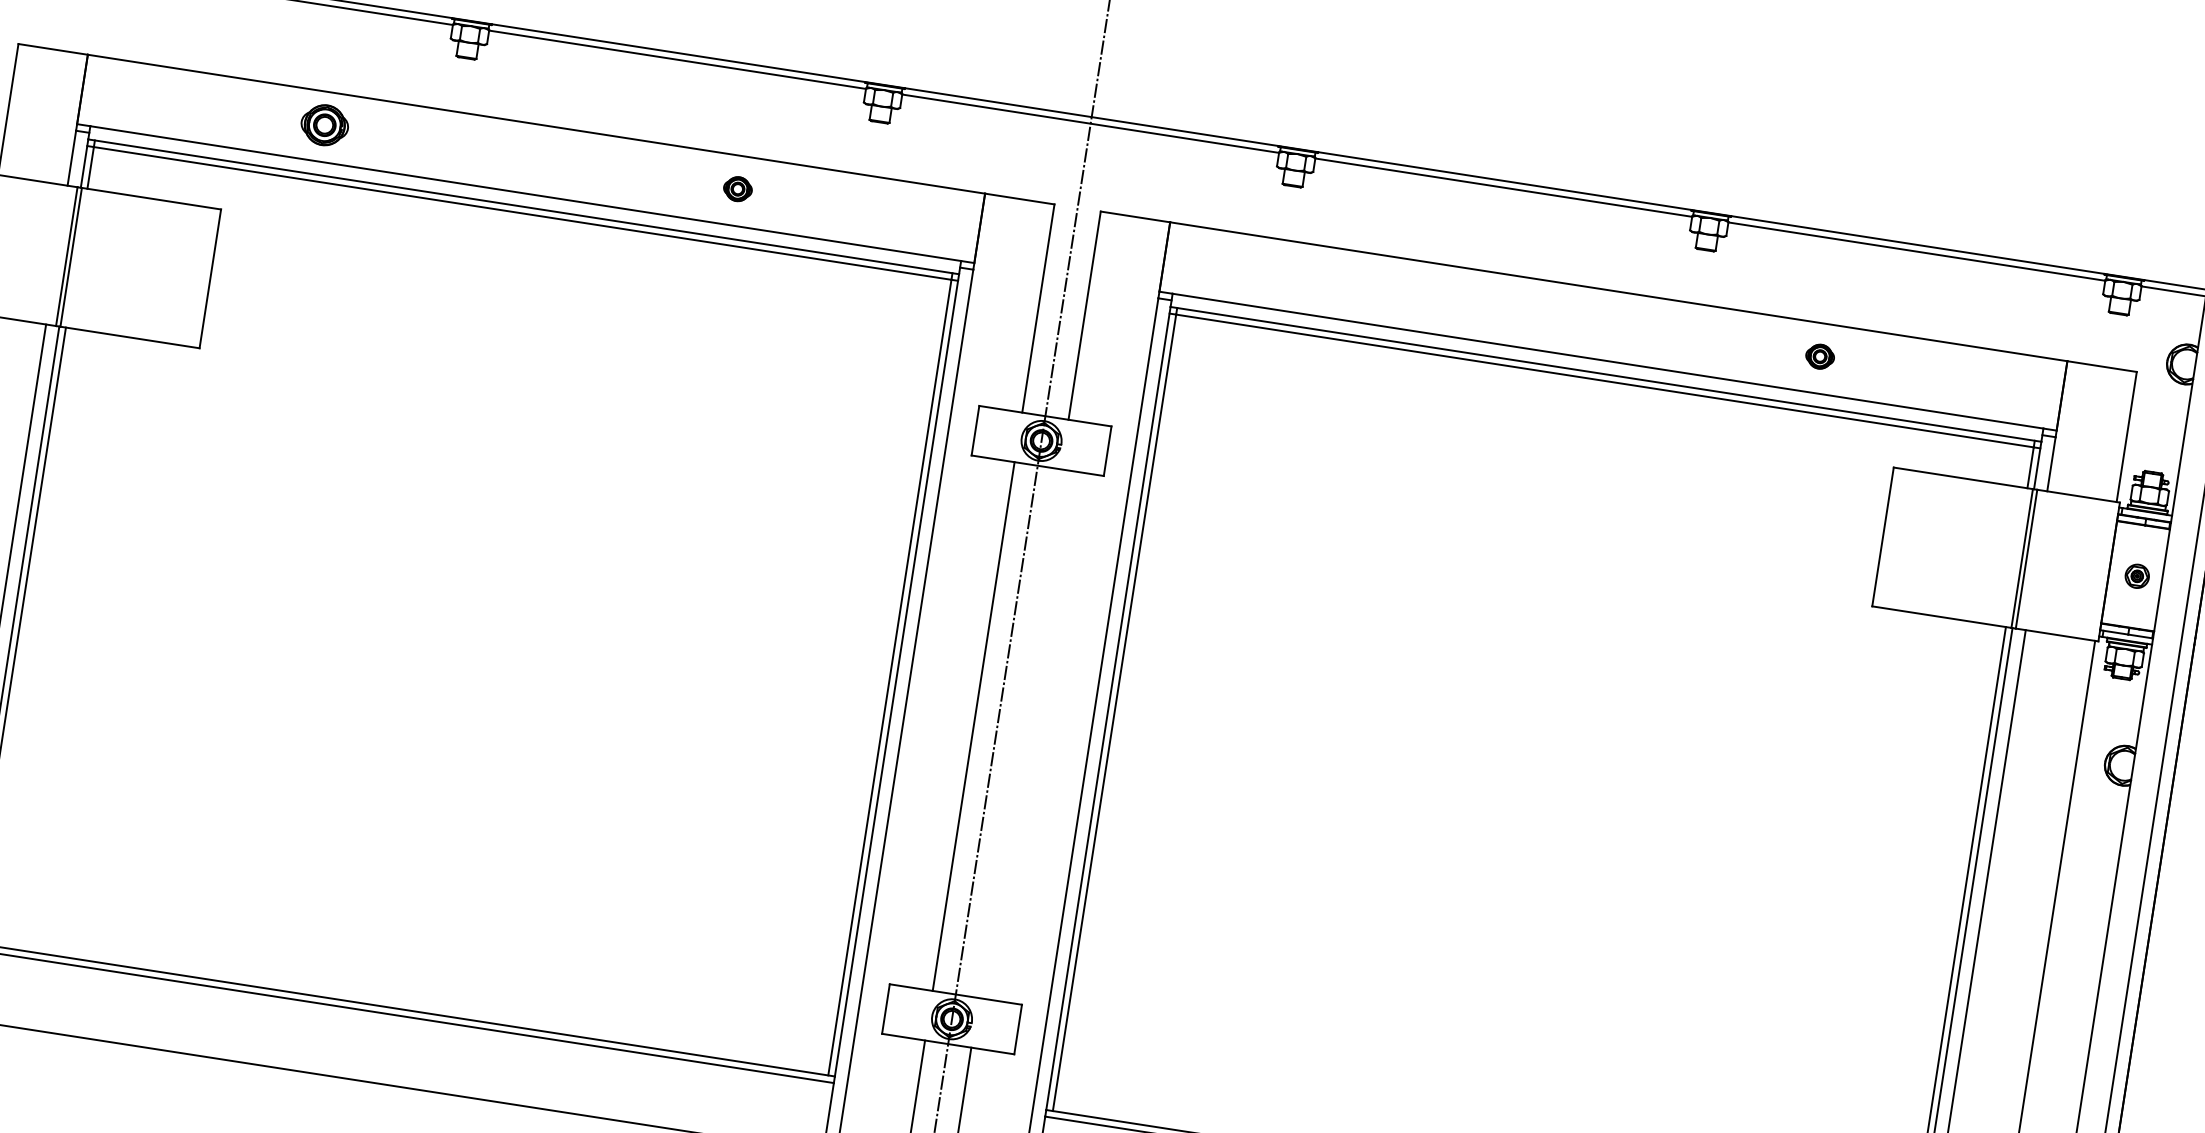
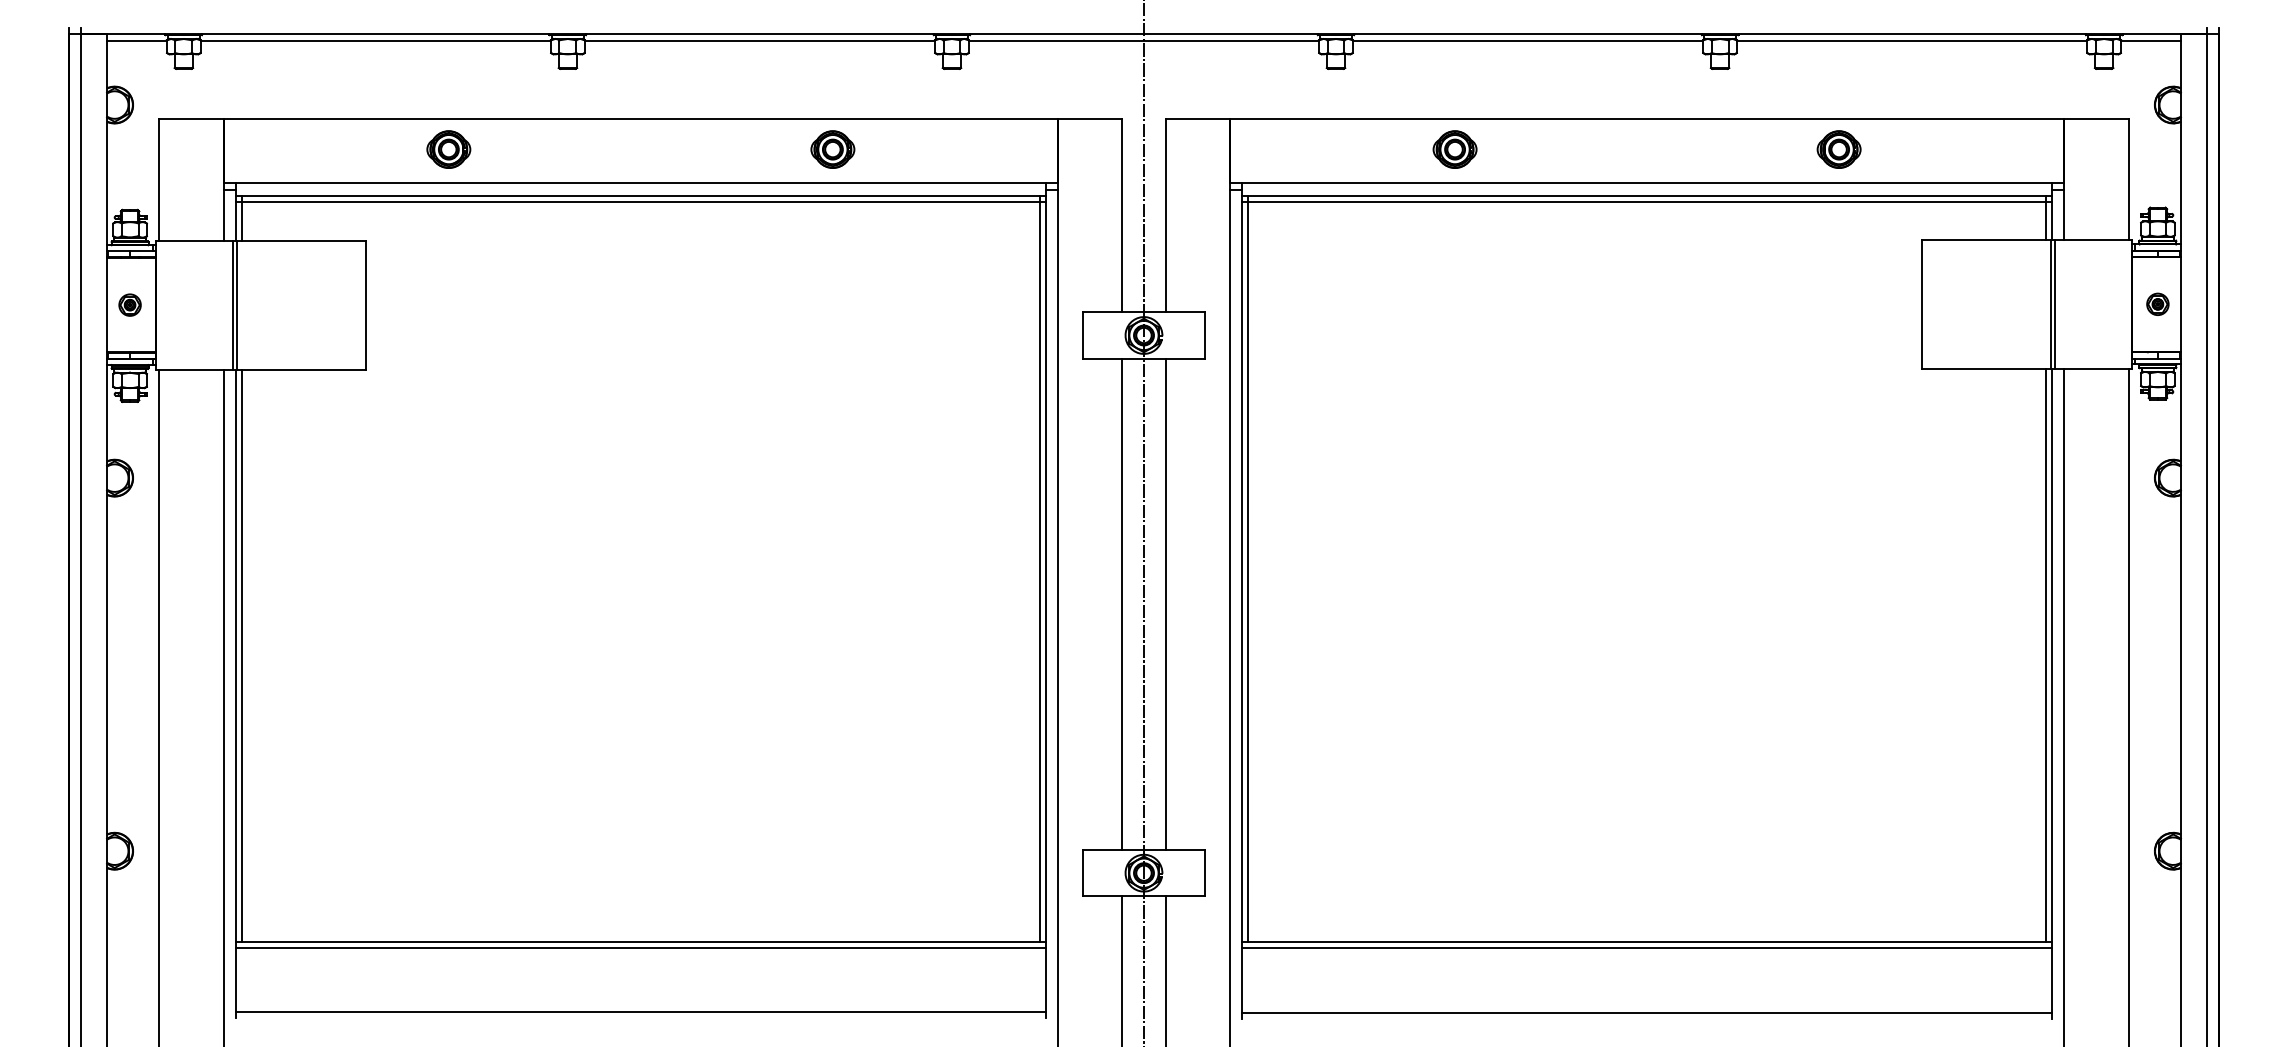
part: (737, 189) -> (832, 149), size x1.67
part: (1406, 292) -> (1454, 149), added
part: (1819, 356) -> (1838, 149), size x1.67
line: (1019, 733) -> (1165, 604), added

